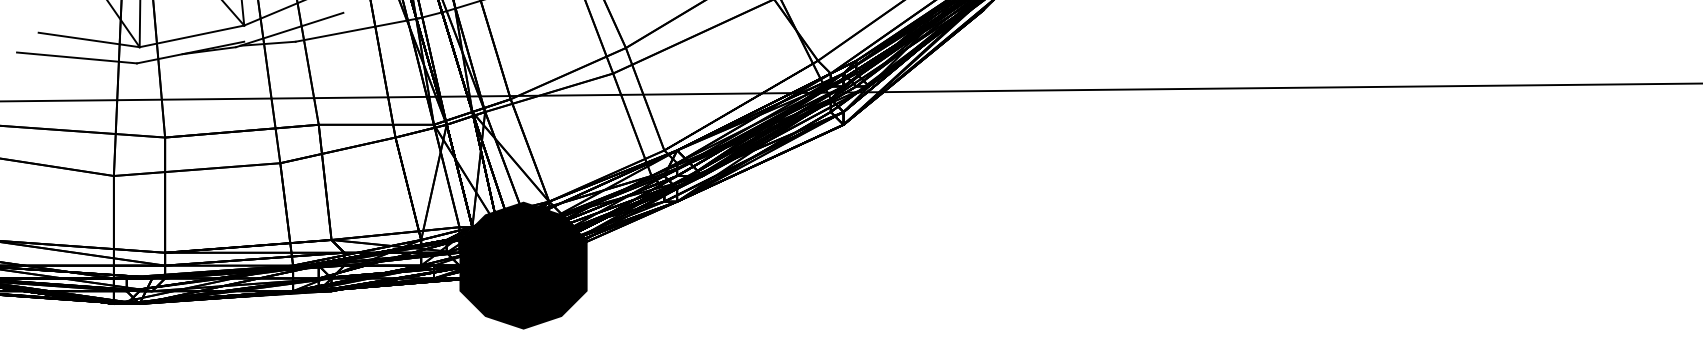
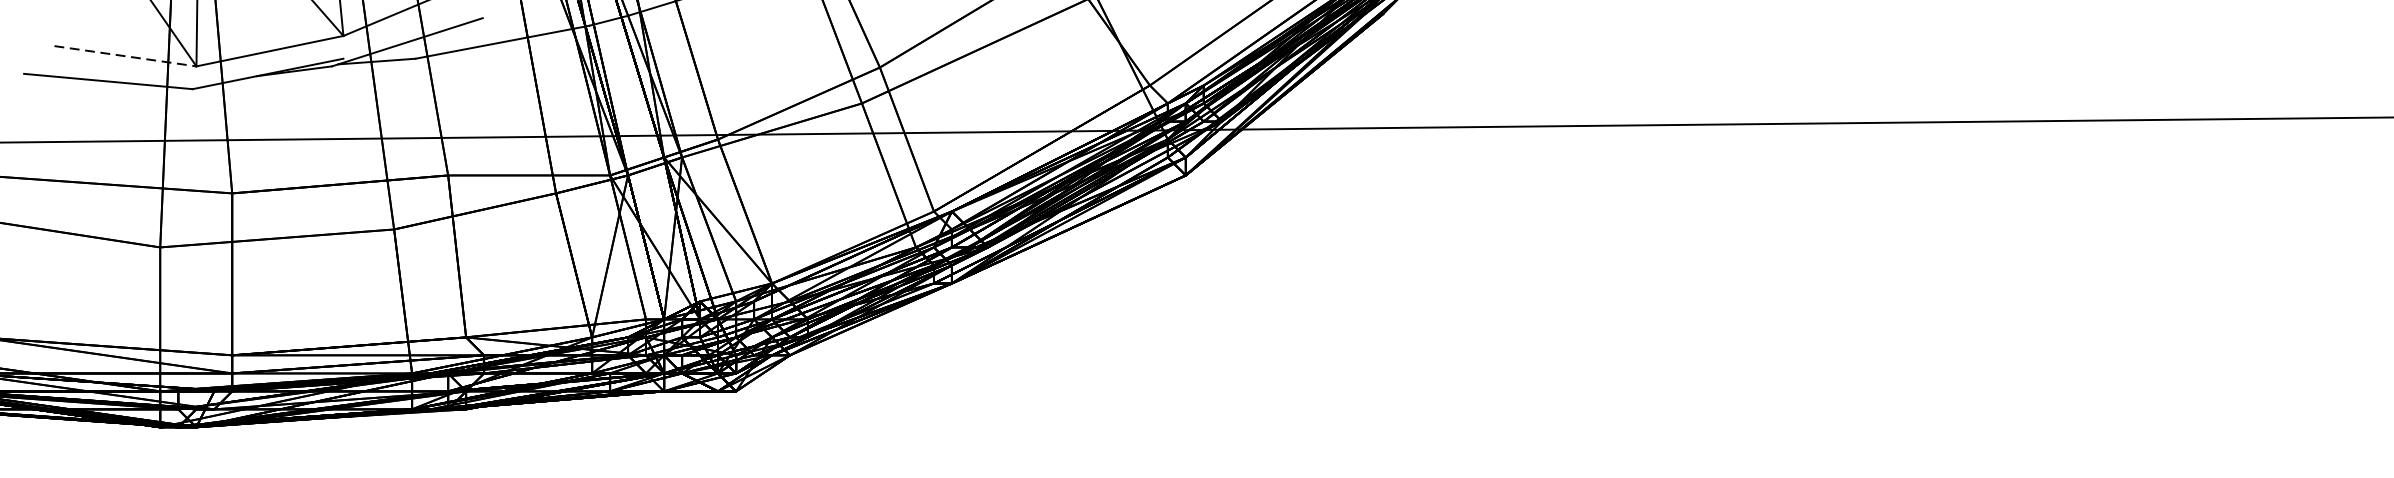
line: (89, 40) -> (125, 56), solid -> dashed
fill: (523, 265) -> (735, 373), removed

